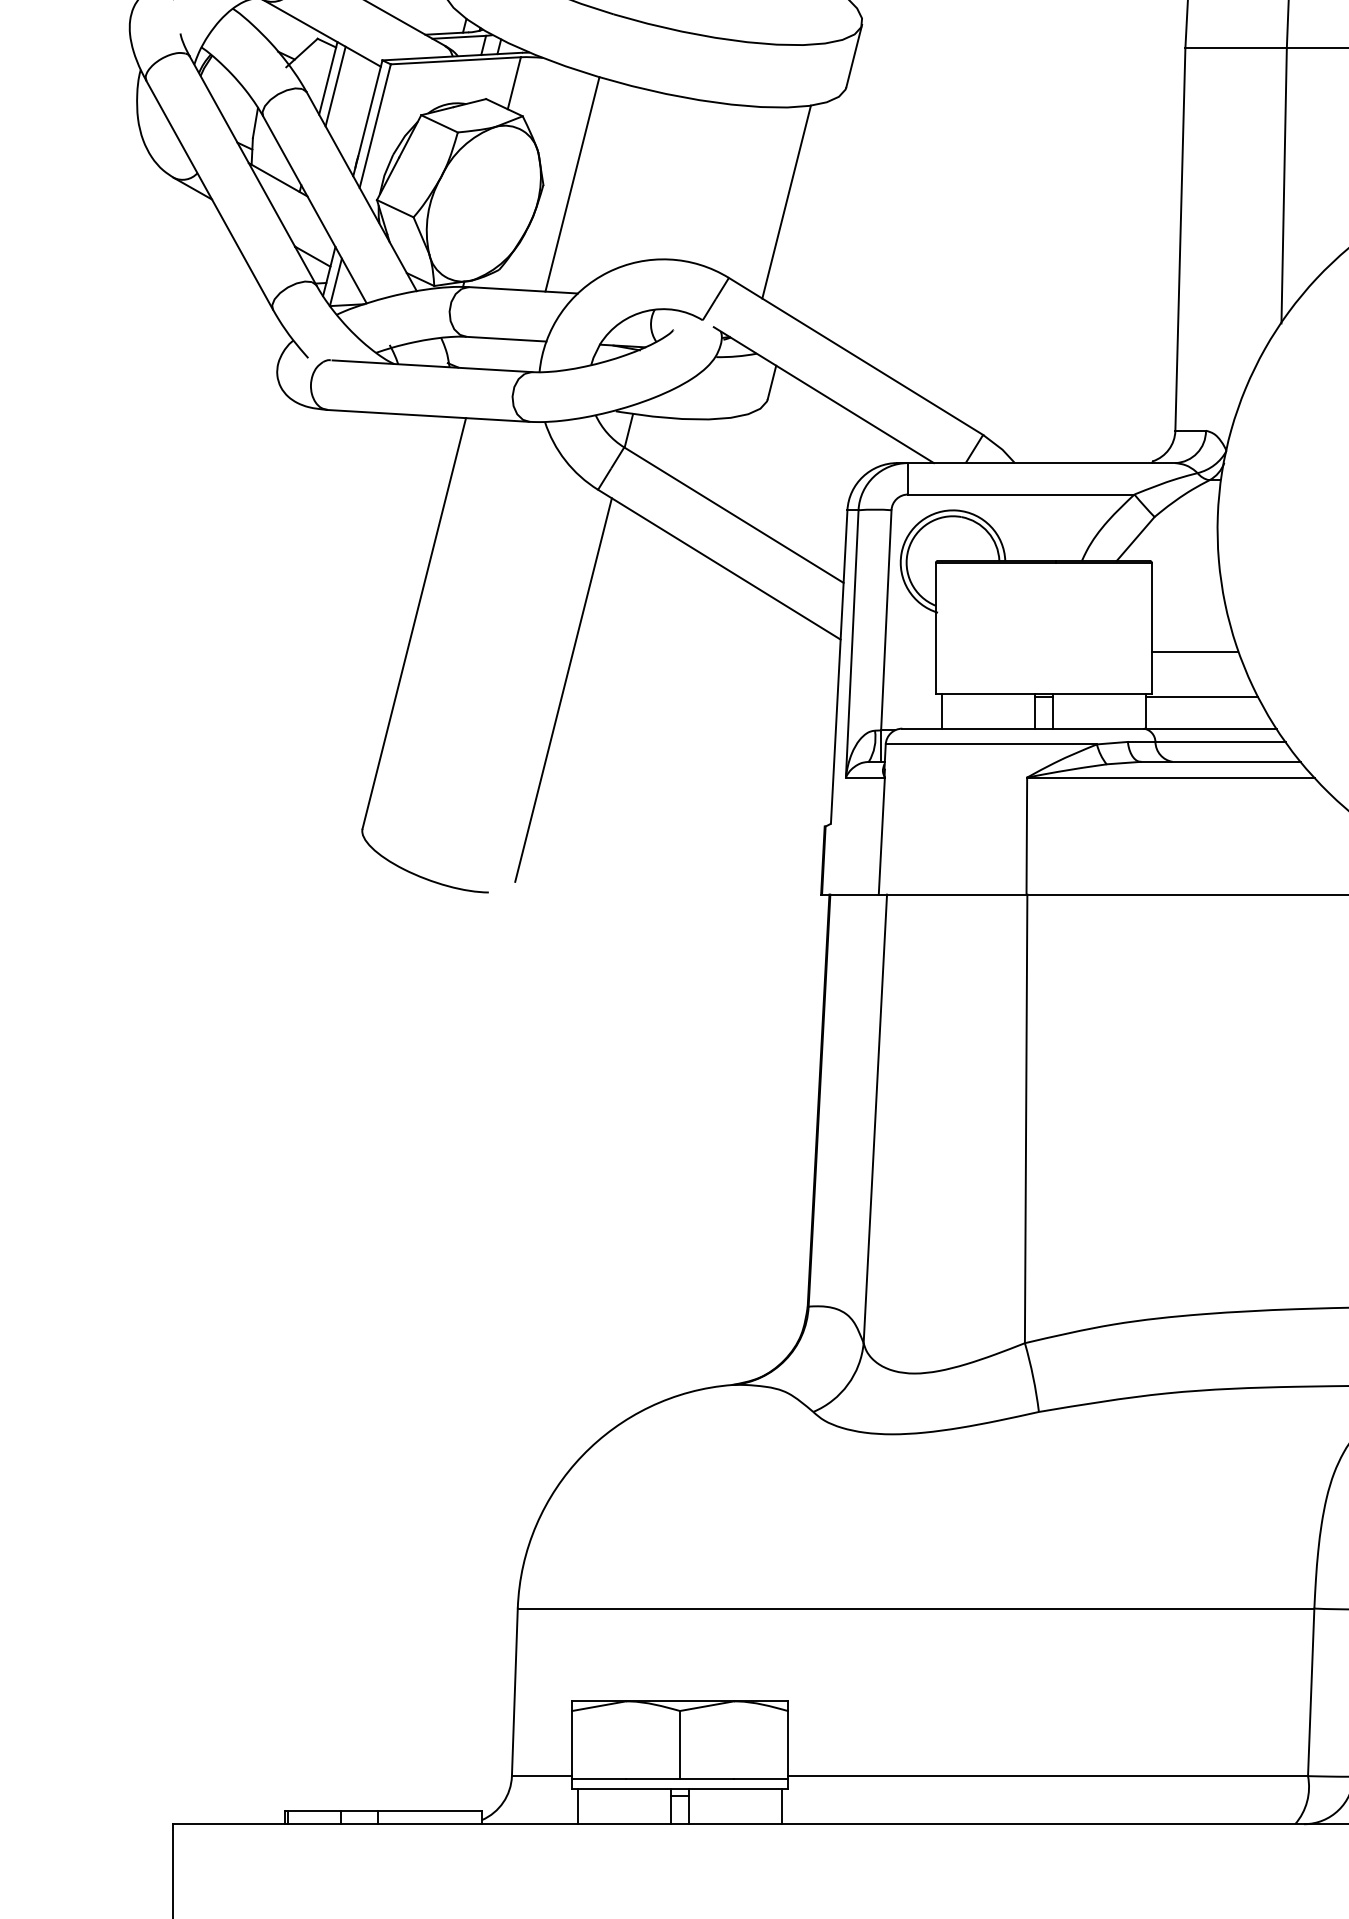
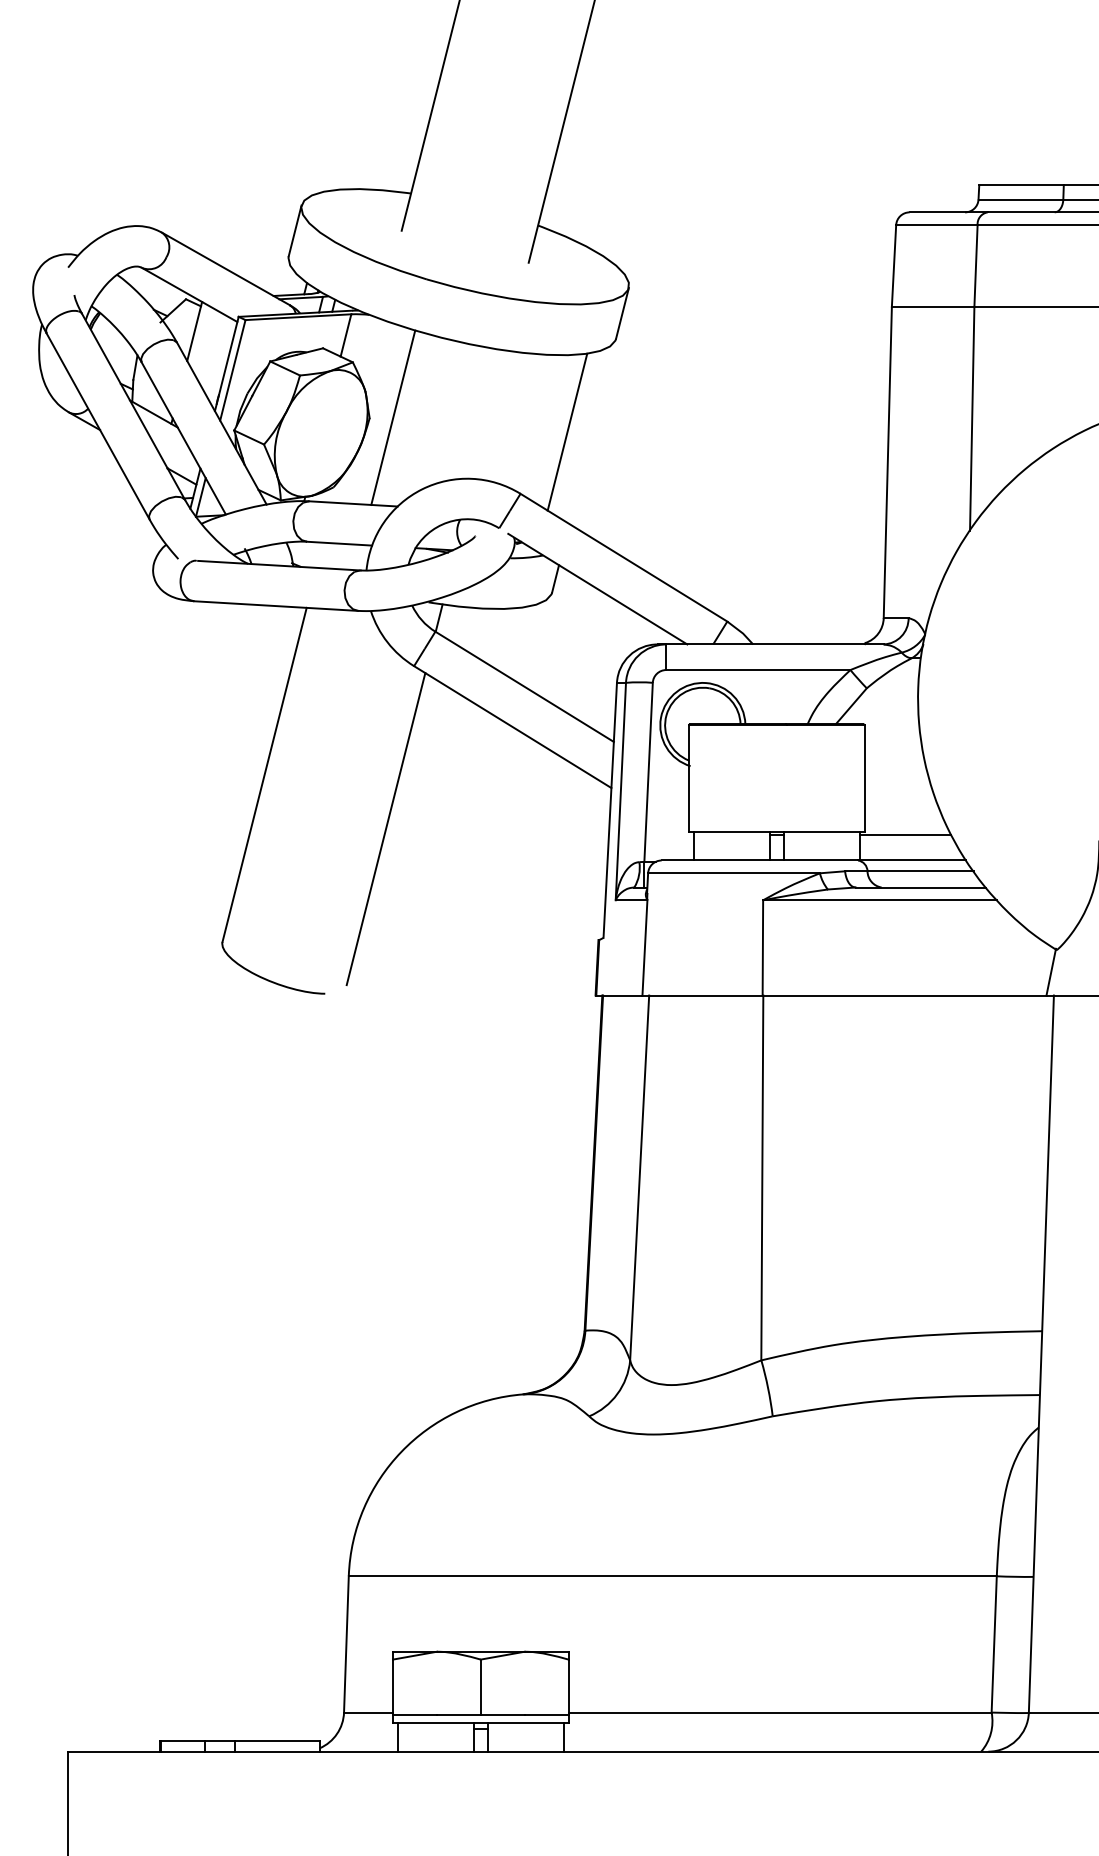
line: (335, 85) -> (200, 337), removed
line: (1194, 652) -> (899, 798), removed

